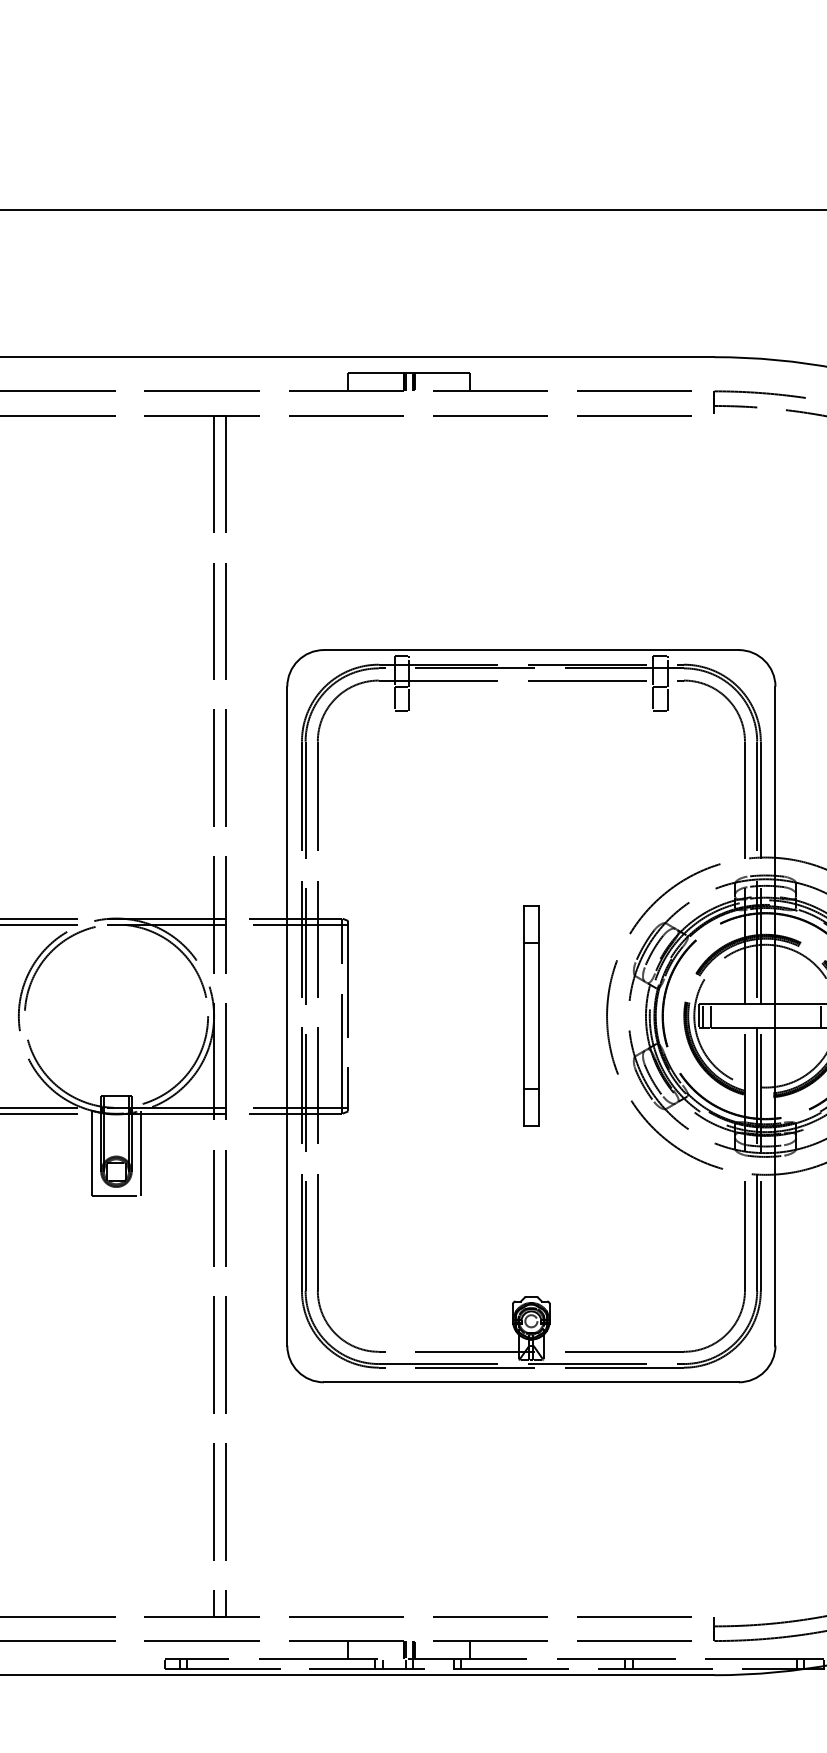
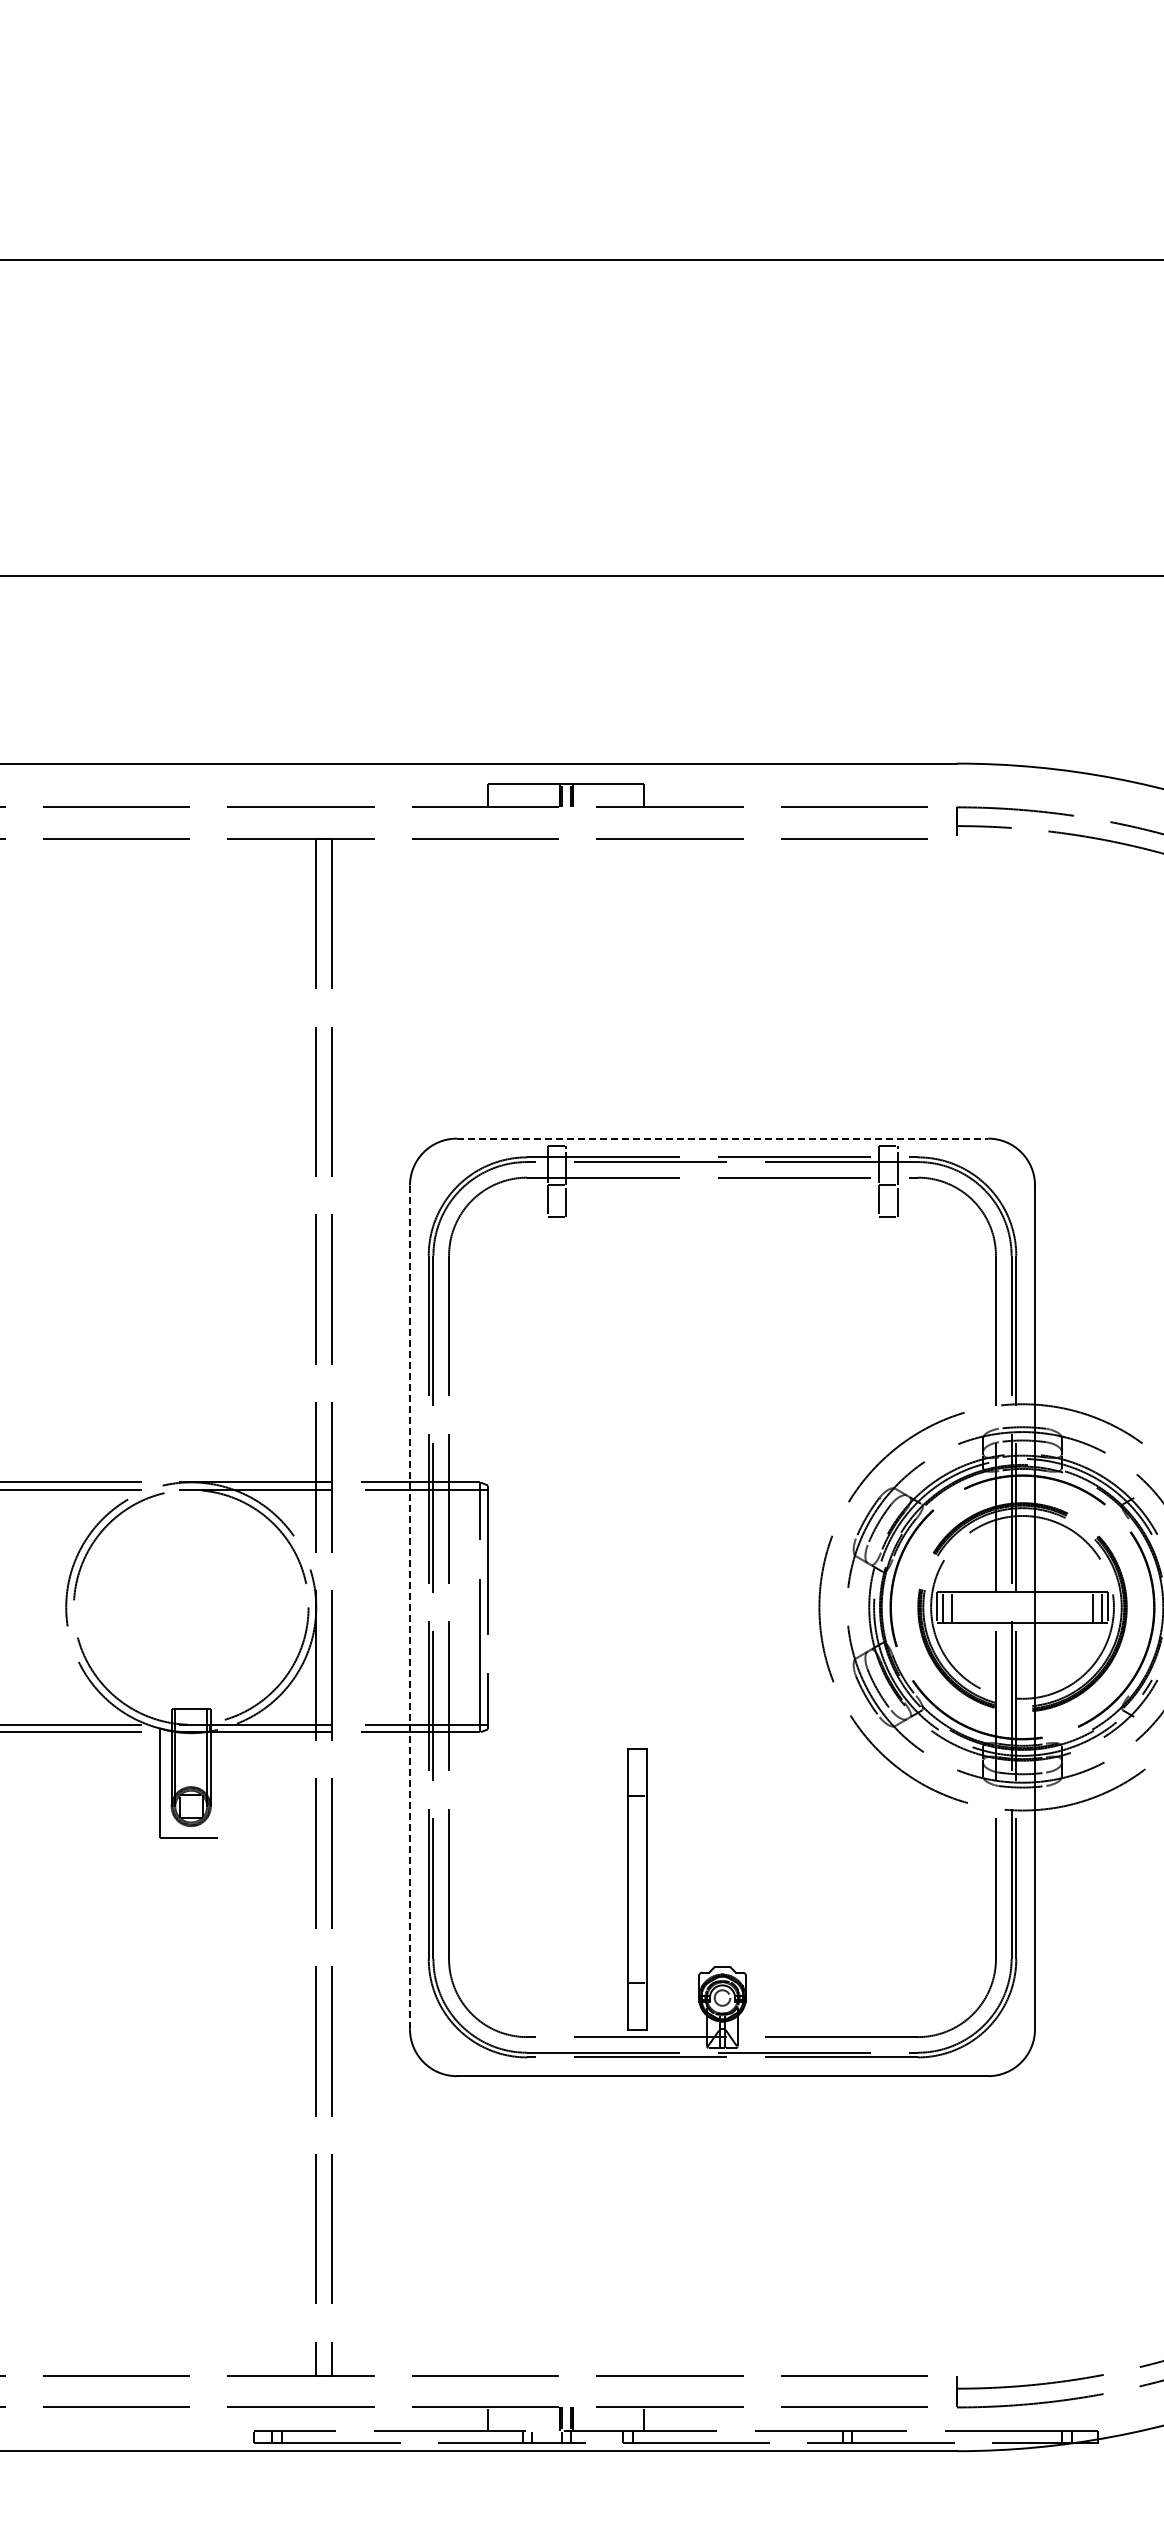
line: (531, 649) -> (722, 1138), solid -> dashed
line: (287, 1016) -> (410, 1607), solid -> dashed
part: (531, 1016) -> (637, 1889), moved
line: (140, 1152) -> (222, 1782), removed

